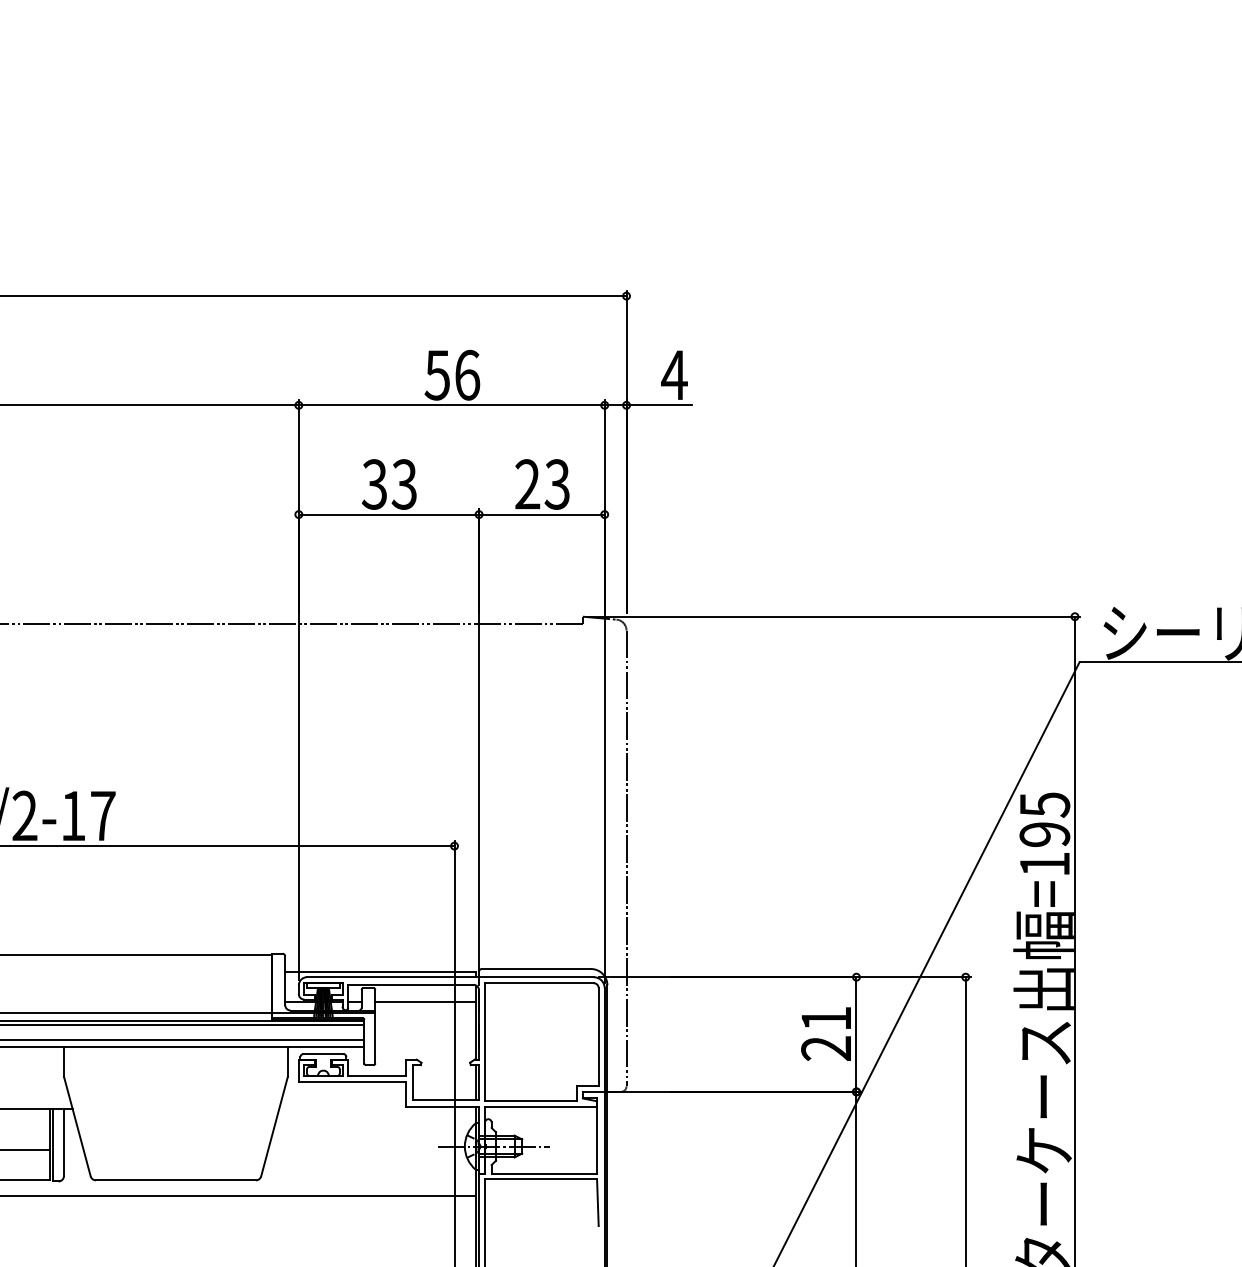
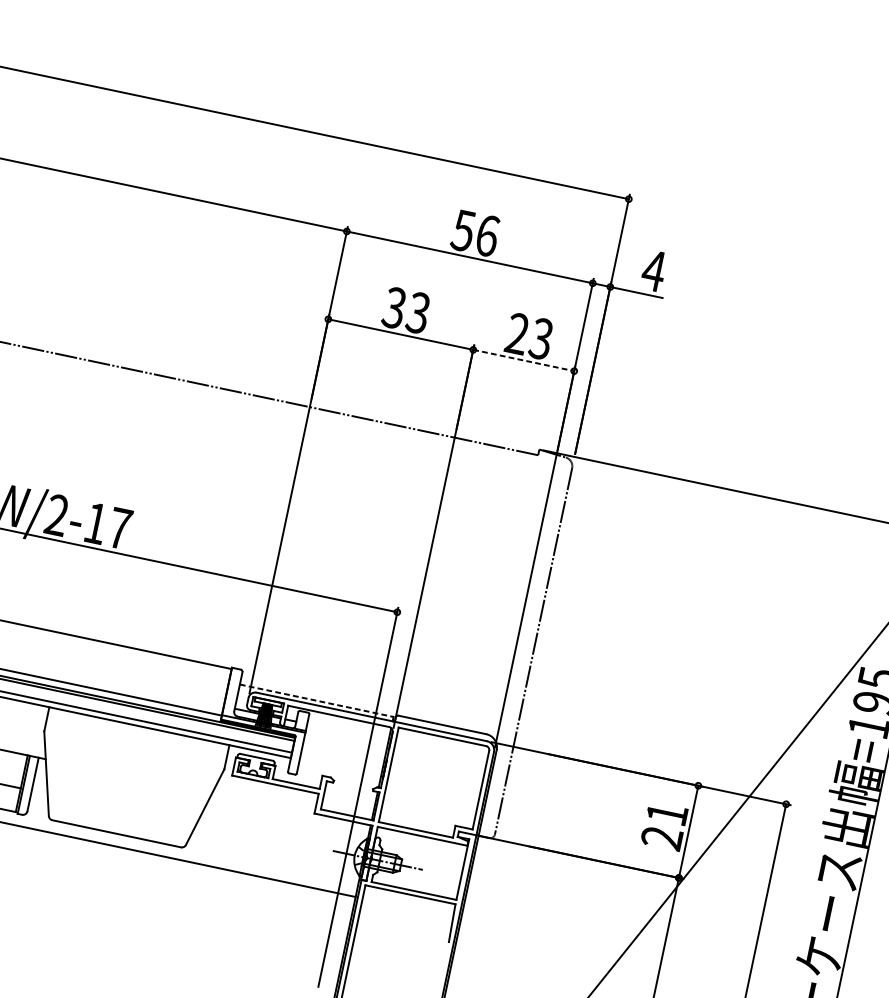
line: (541, 514) -> (523, 360), solid -> dashed
line: (380, 971) -> (316, 700), solid -> dashed
line: (425, 1001) -> (347, 732), removed

